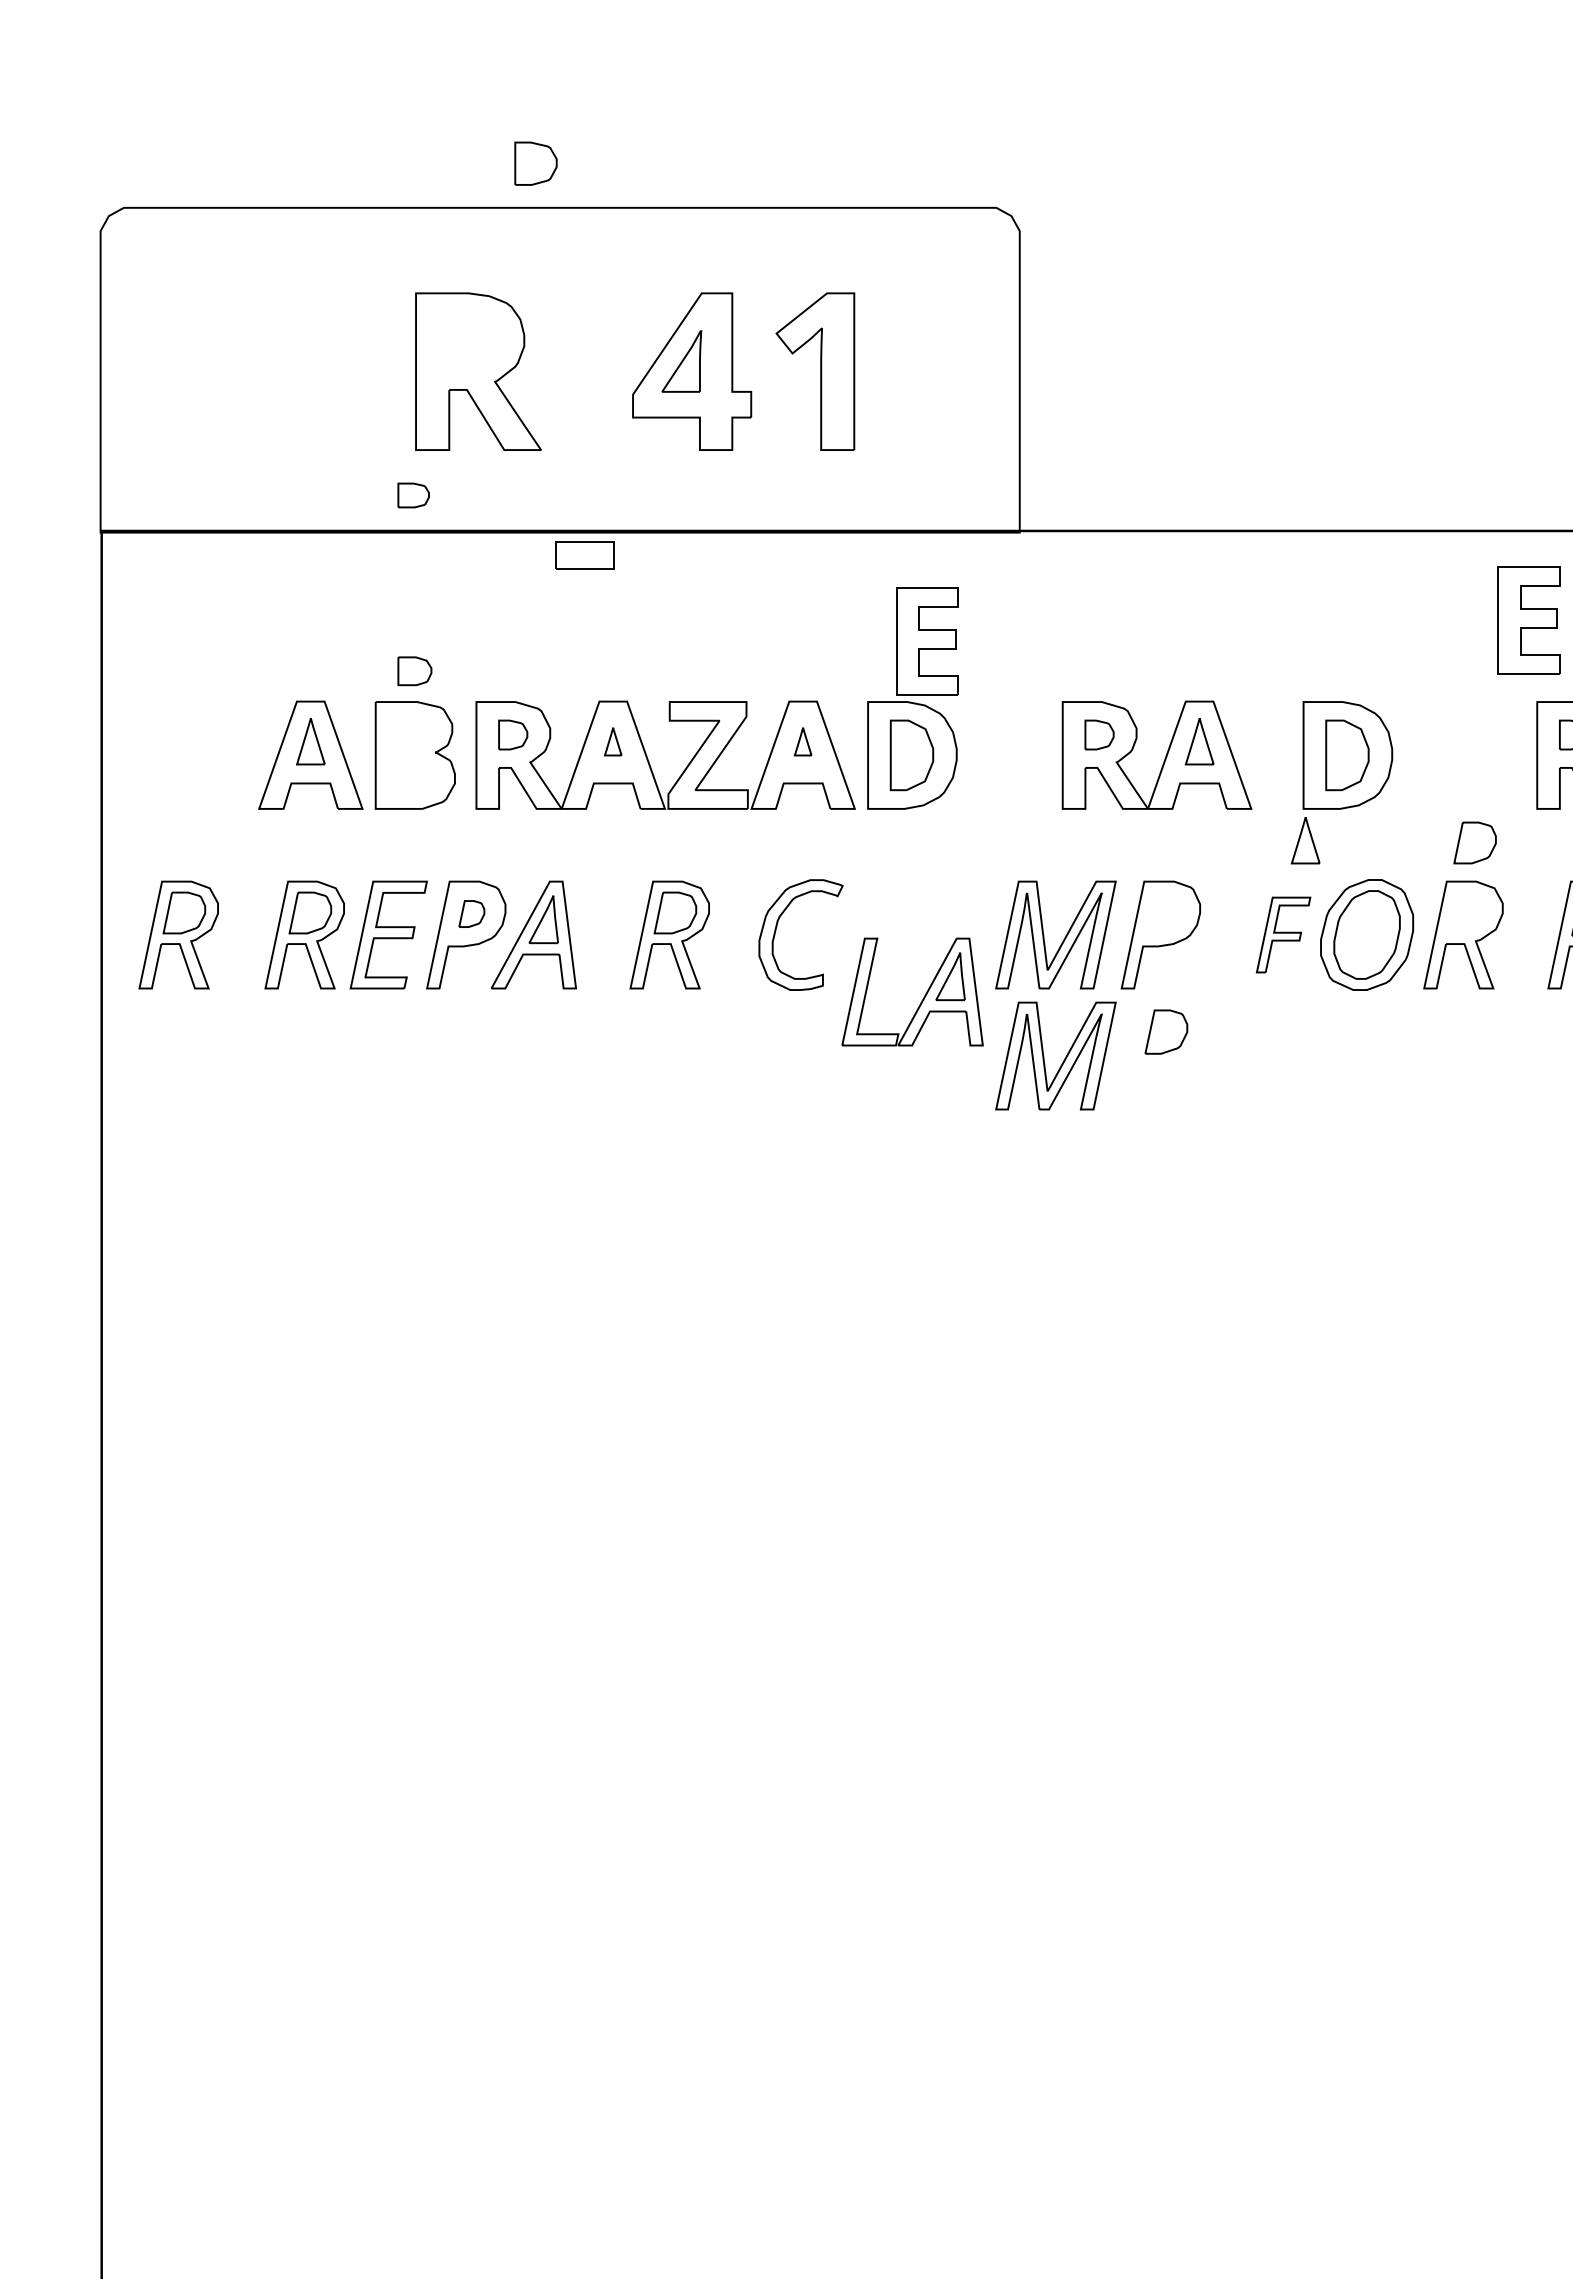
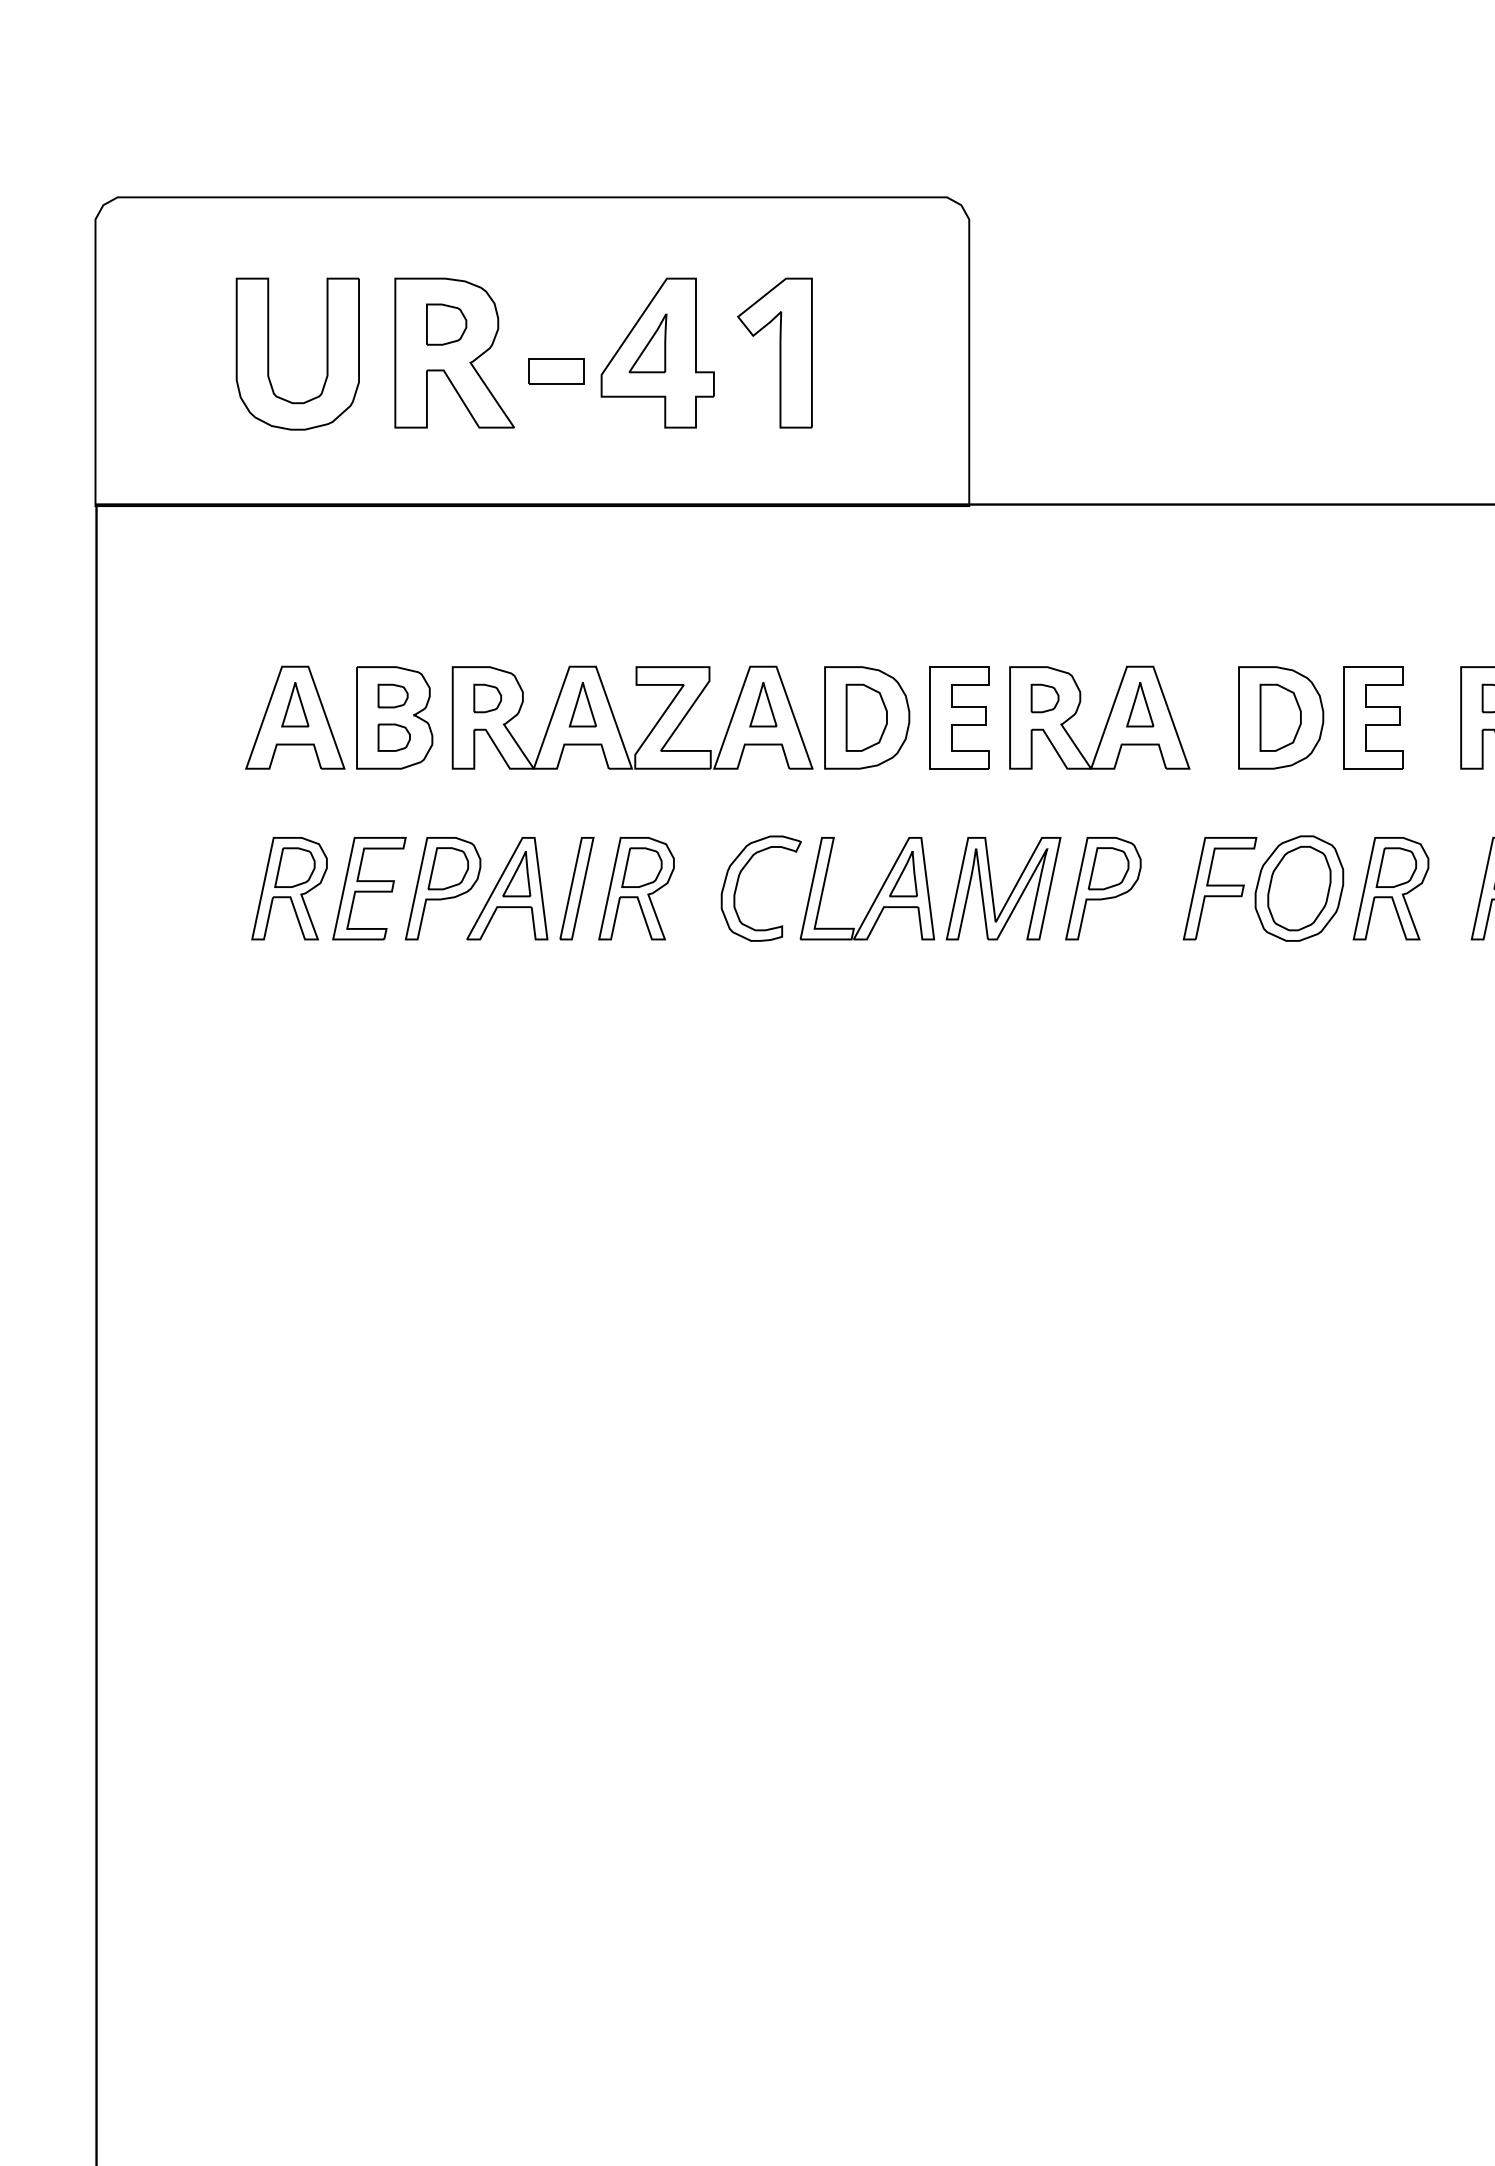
part: (535, 163) -> (446, 324), moved
part: (283, 372) -> (269, 353), added
part: (413, 495) -> (392, 696), moved
part: (584, 555) -> (555, 371), moved
part: (1528, 620) -> (1372, 717), moved
part: (927, 641) -> (959, 717), moved
part: (414, 671) -> (393, 737), moved
part: (612, 741) -> (582, 704), size x1.67
part: (802, 741) -> (762, 704), size x1.67
part: (1305, 840) -> (1240, 798), removed
part: (1474, 842) -> (1395, 867), moved
part: (471, 913) -> (448, 868), size x1.67
part: (178, 934) -> (169, 888), removed
part: (606, 934) -> (576, 888), added
part: (1283, 934) -> (1219, 888), size x1.43
part: (922, 998) -> (876, 894), moved
part: (1166, 1031) -> (1108, 868), moved
part: (1063, 1060) -> (1010, 1007), removed

